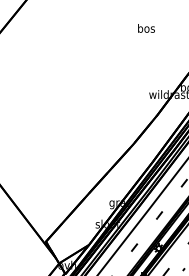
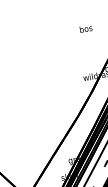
text: (146, 28) -> (86, 28), moved

